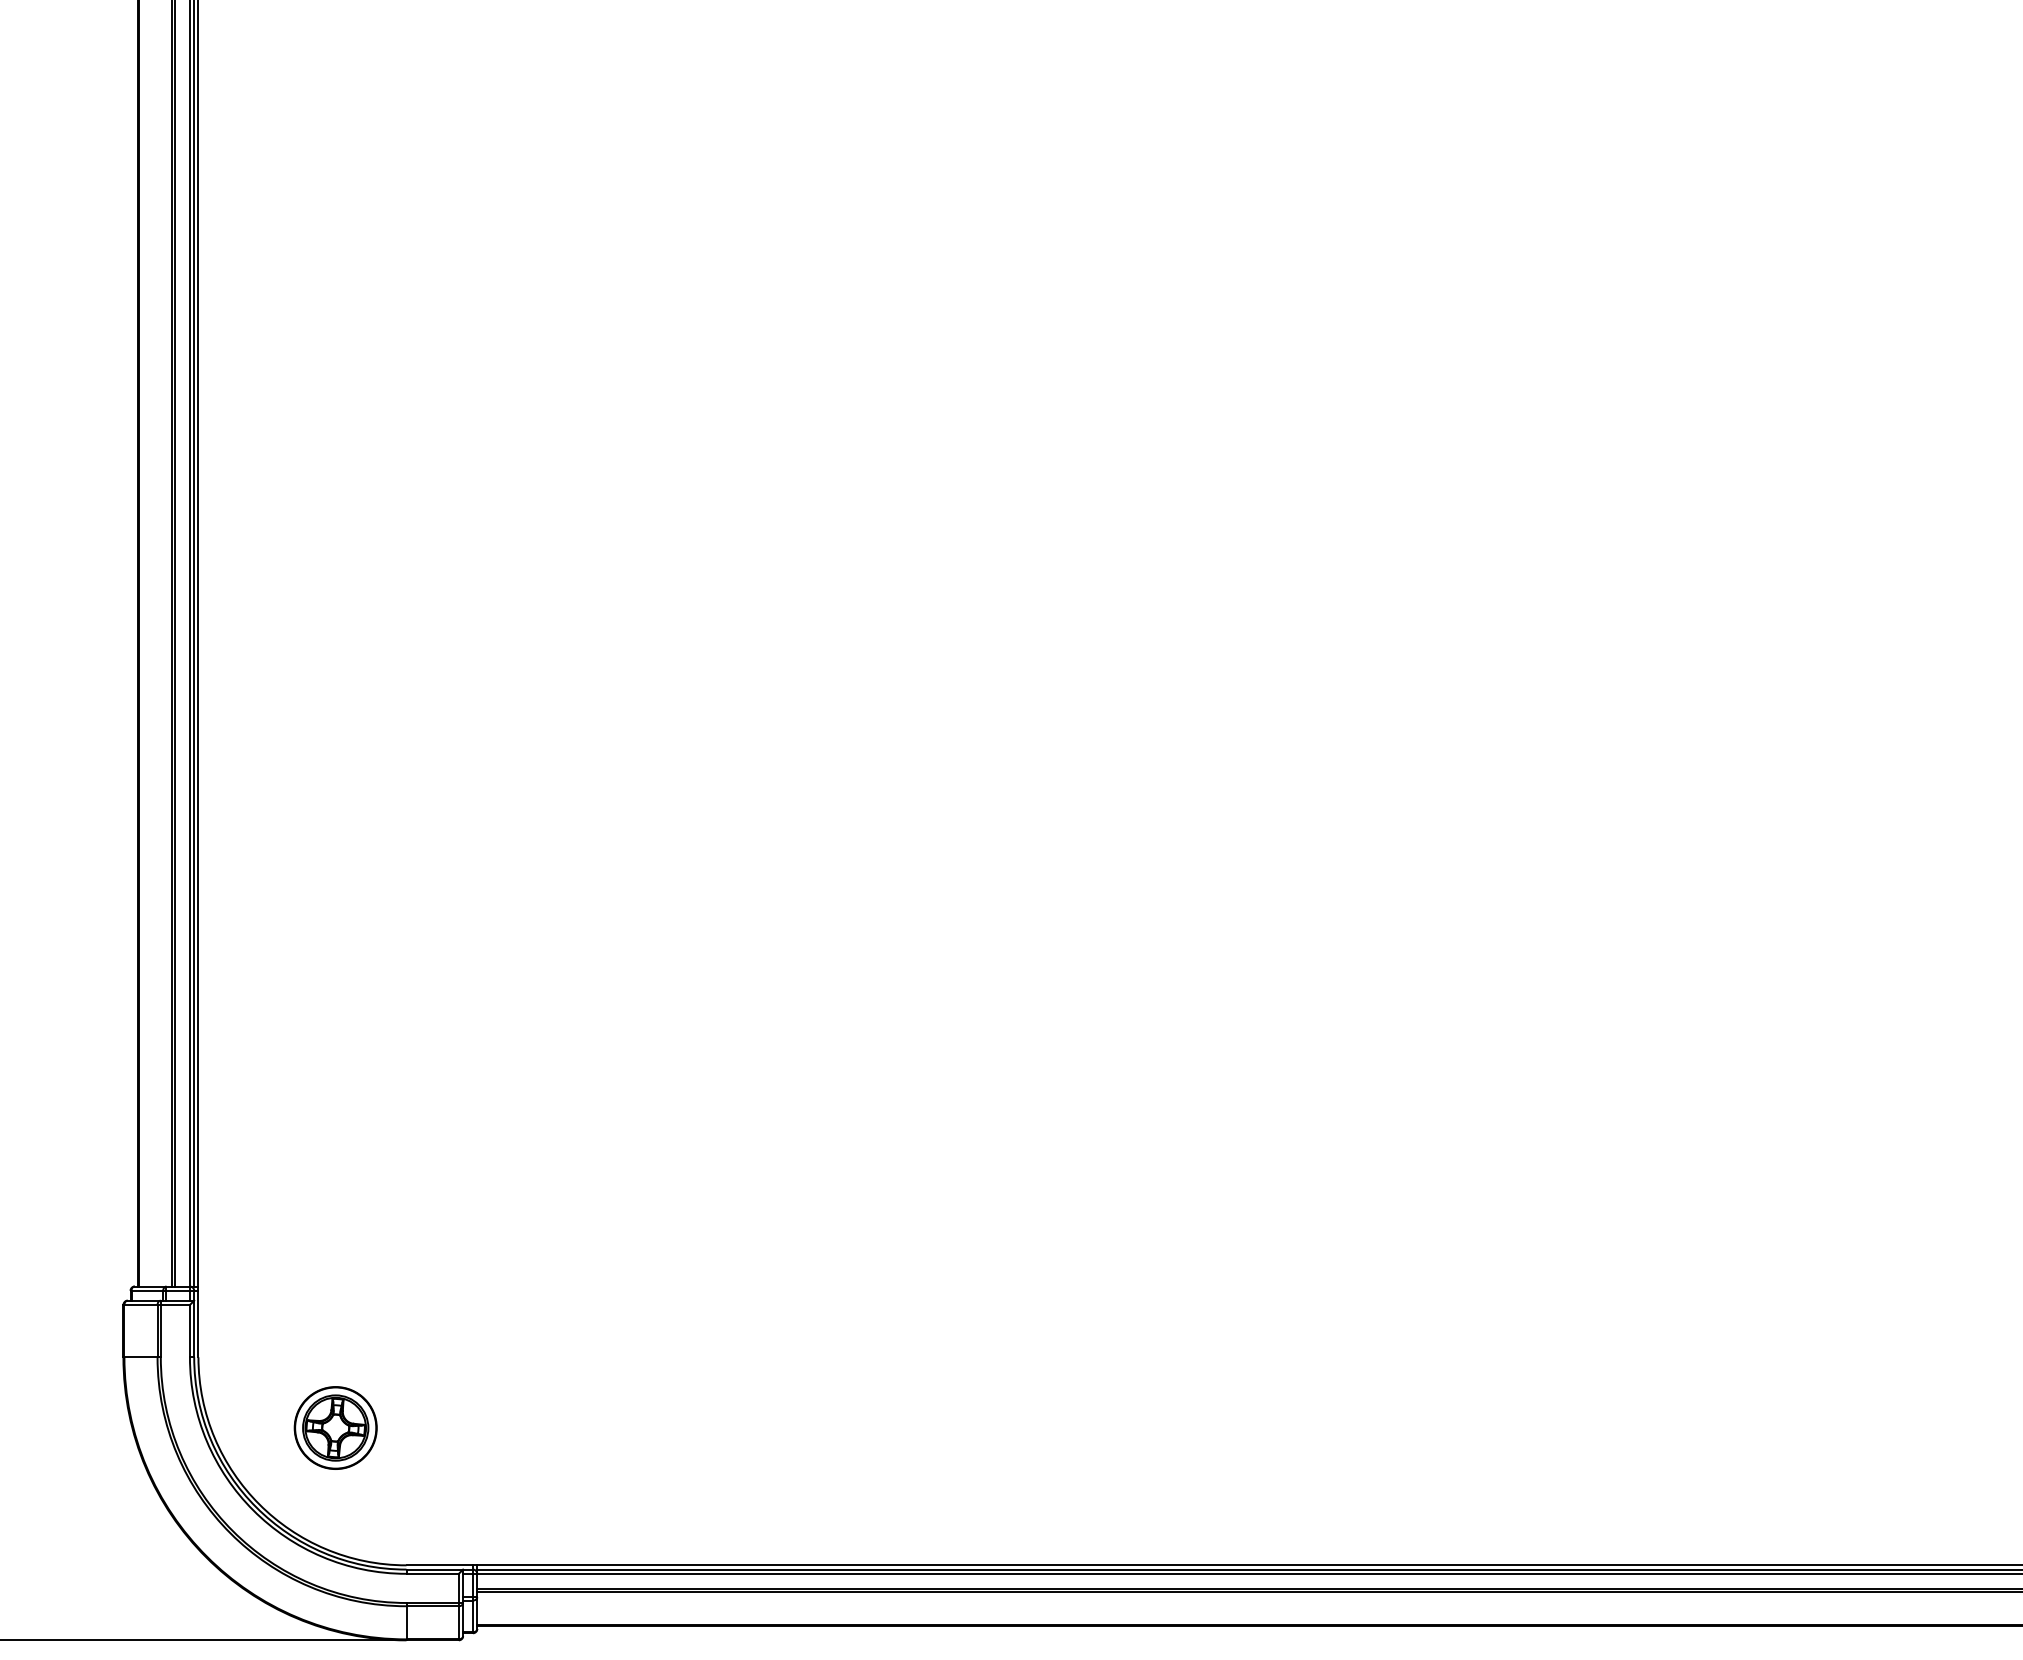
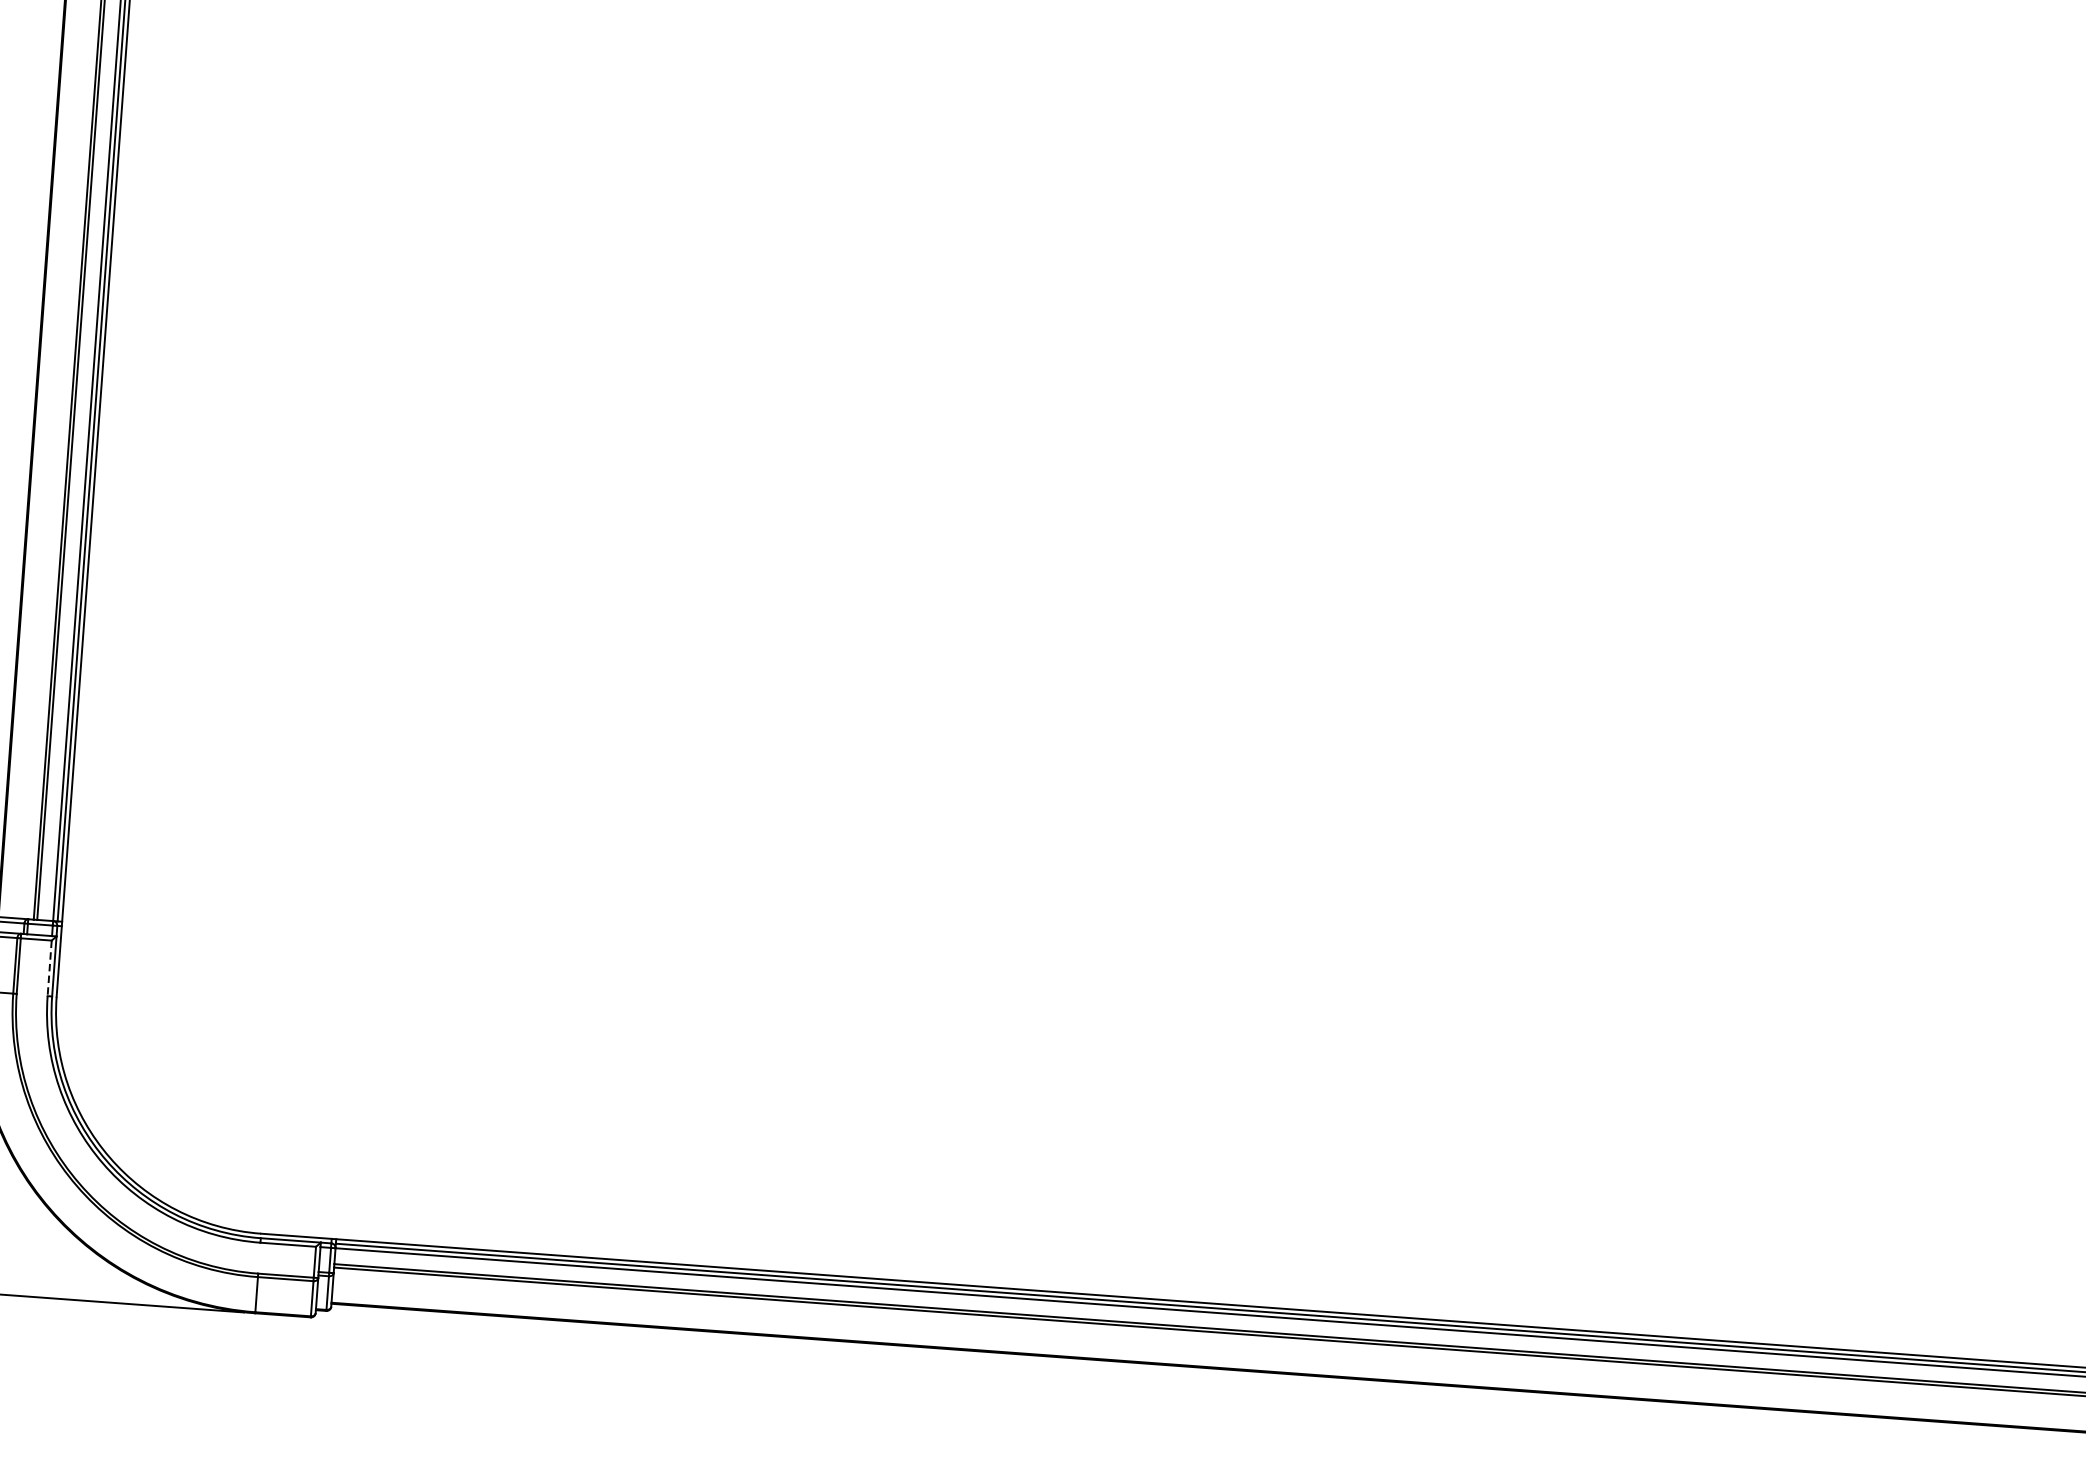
line: (189, 1331) -> (49, 968), solid -> dashed
part: (335, 1427) -> (196, 1081), removed

